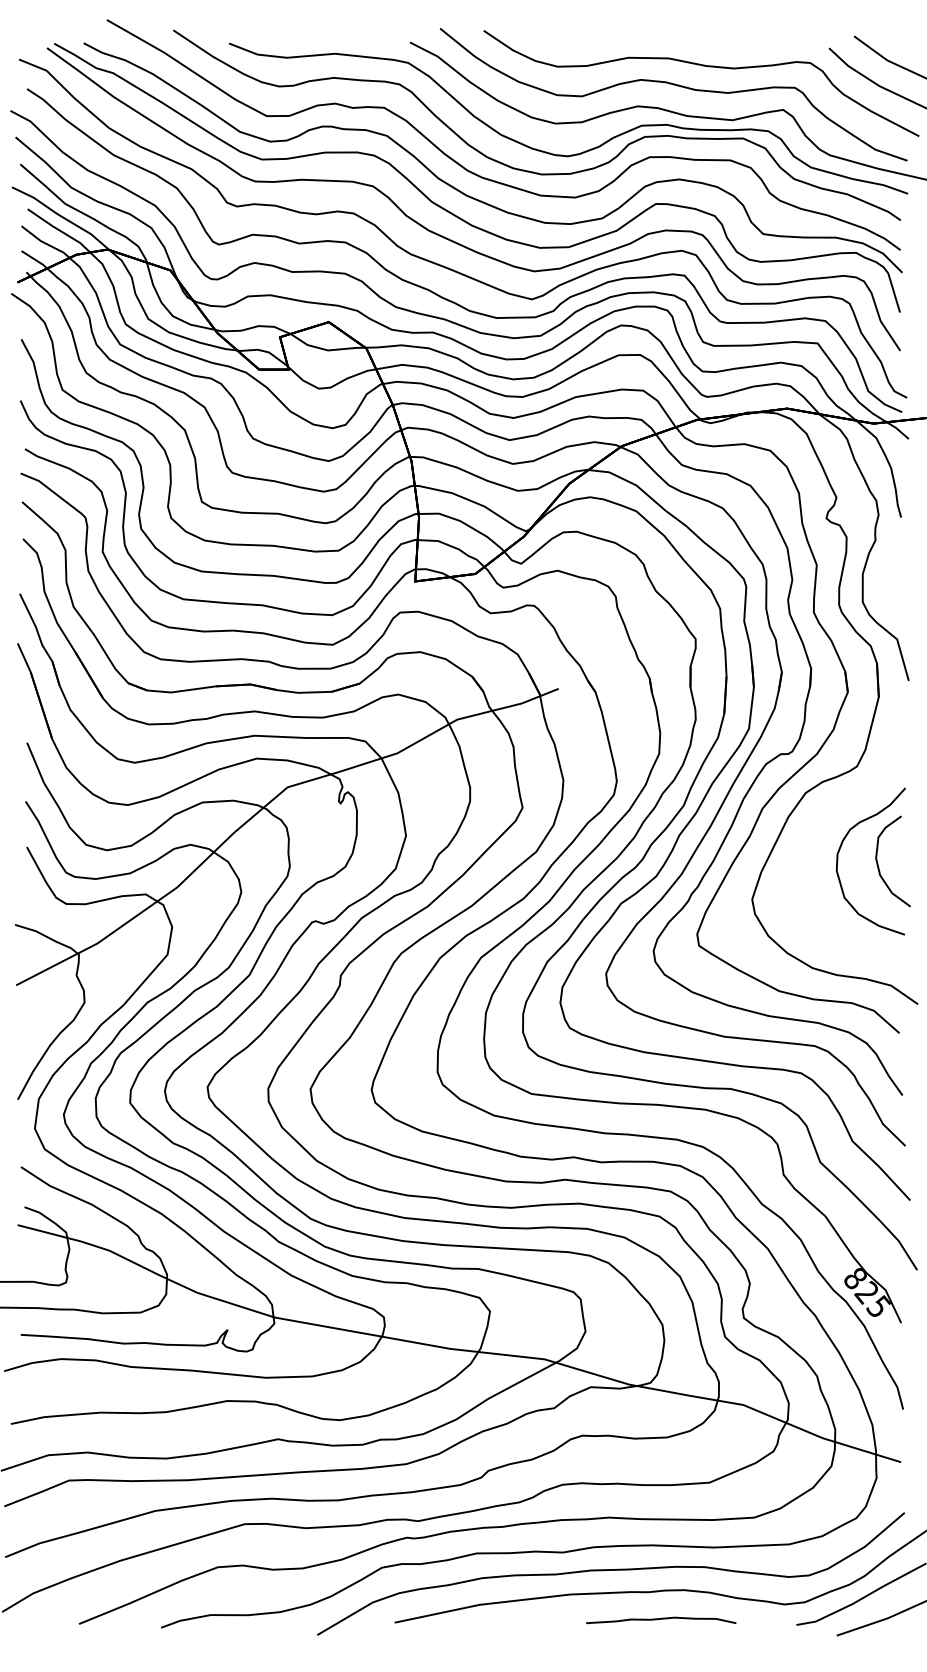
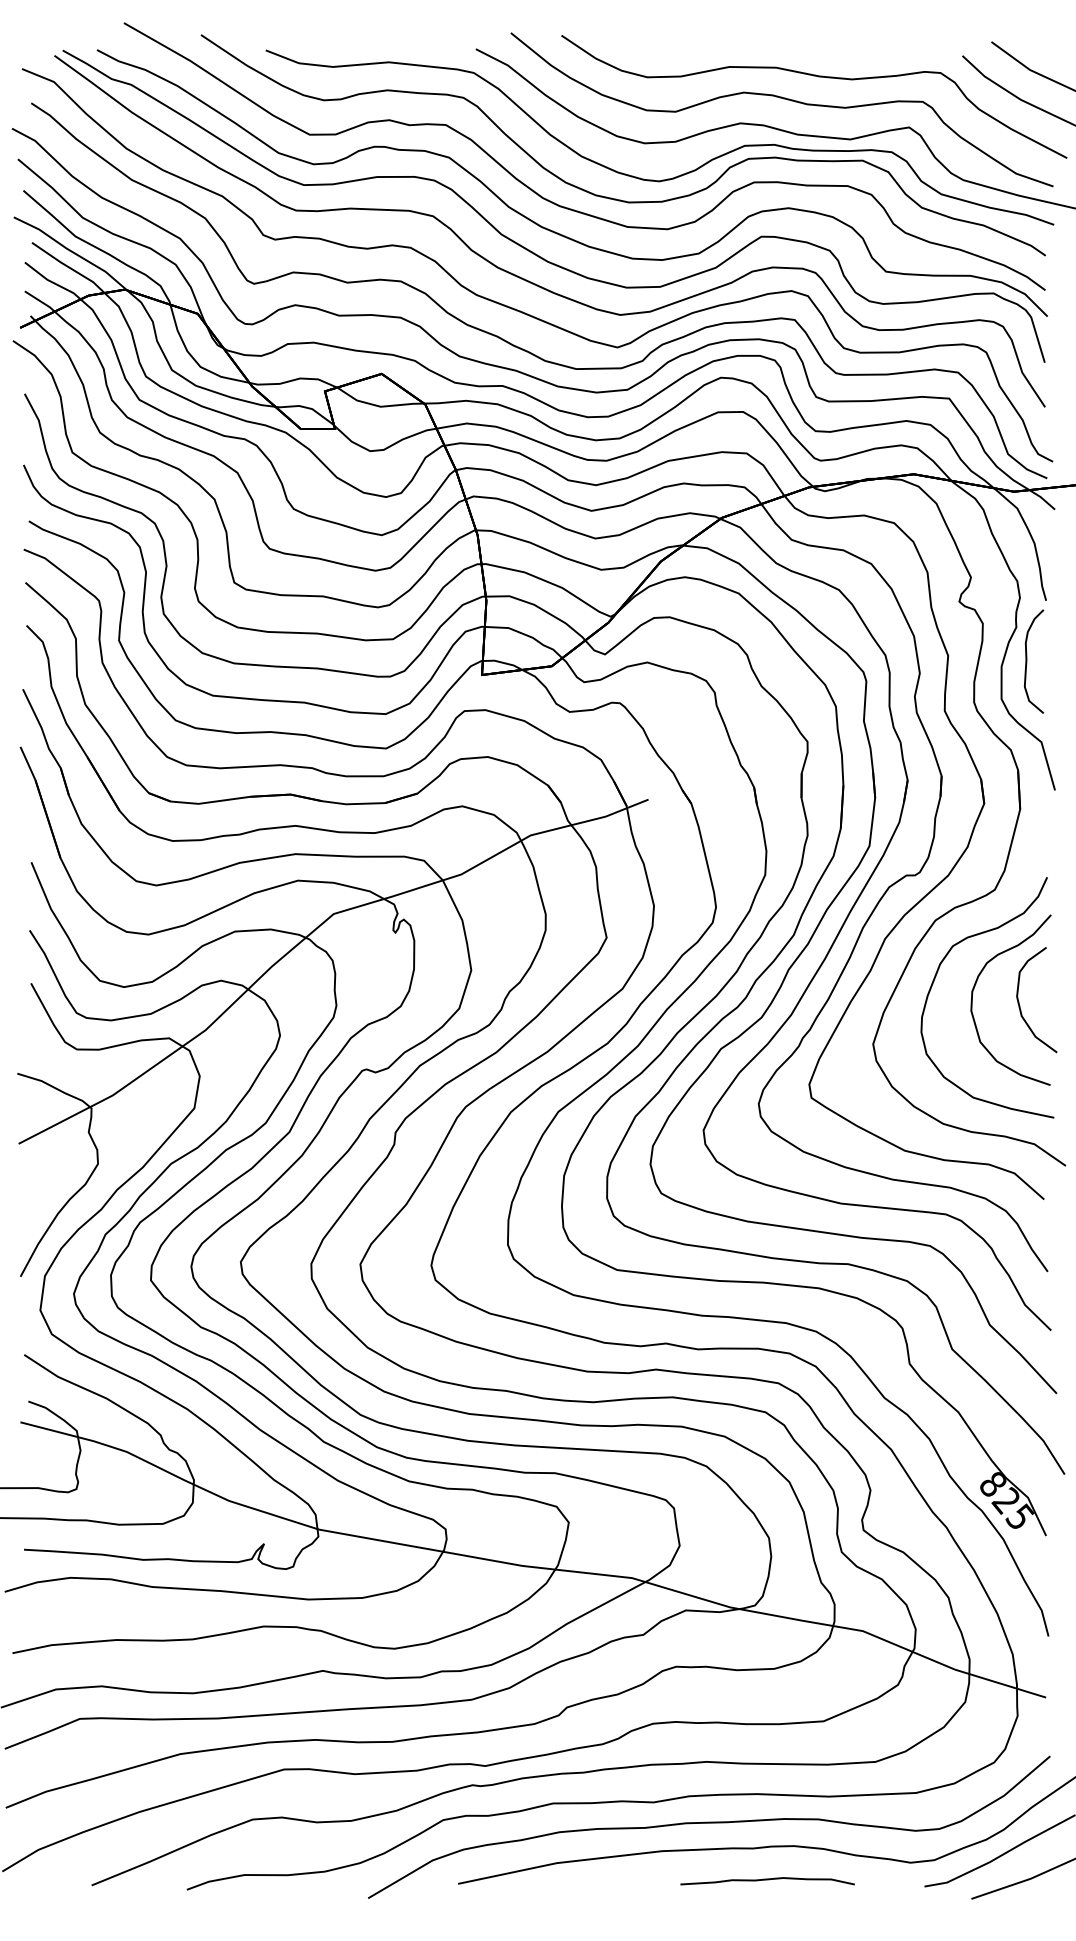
curve: (885, 569) -> (1027, 661), added
part: (805, 843) -> (935, 979), added

